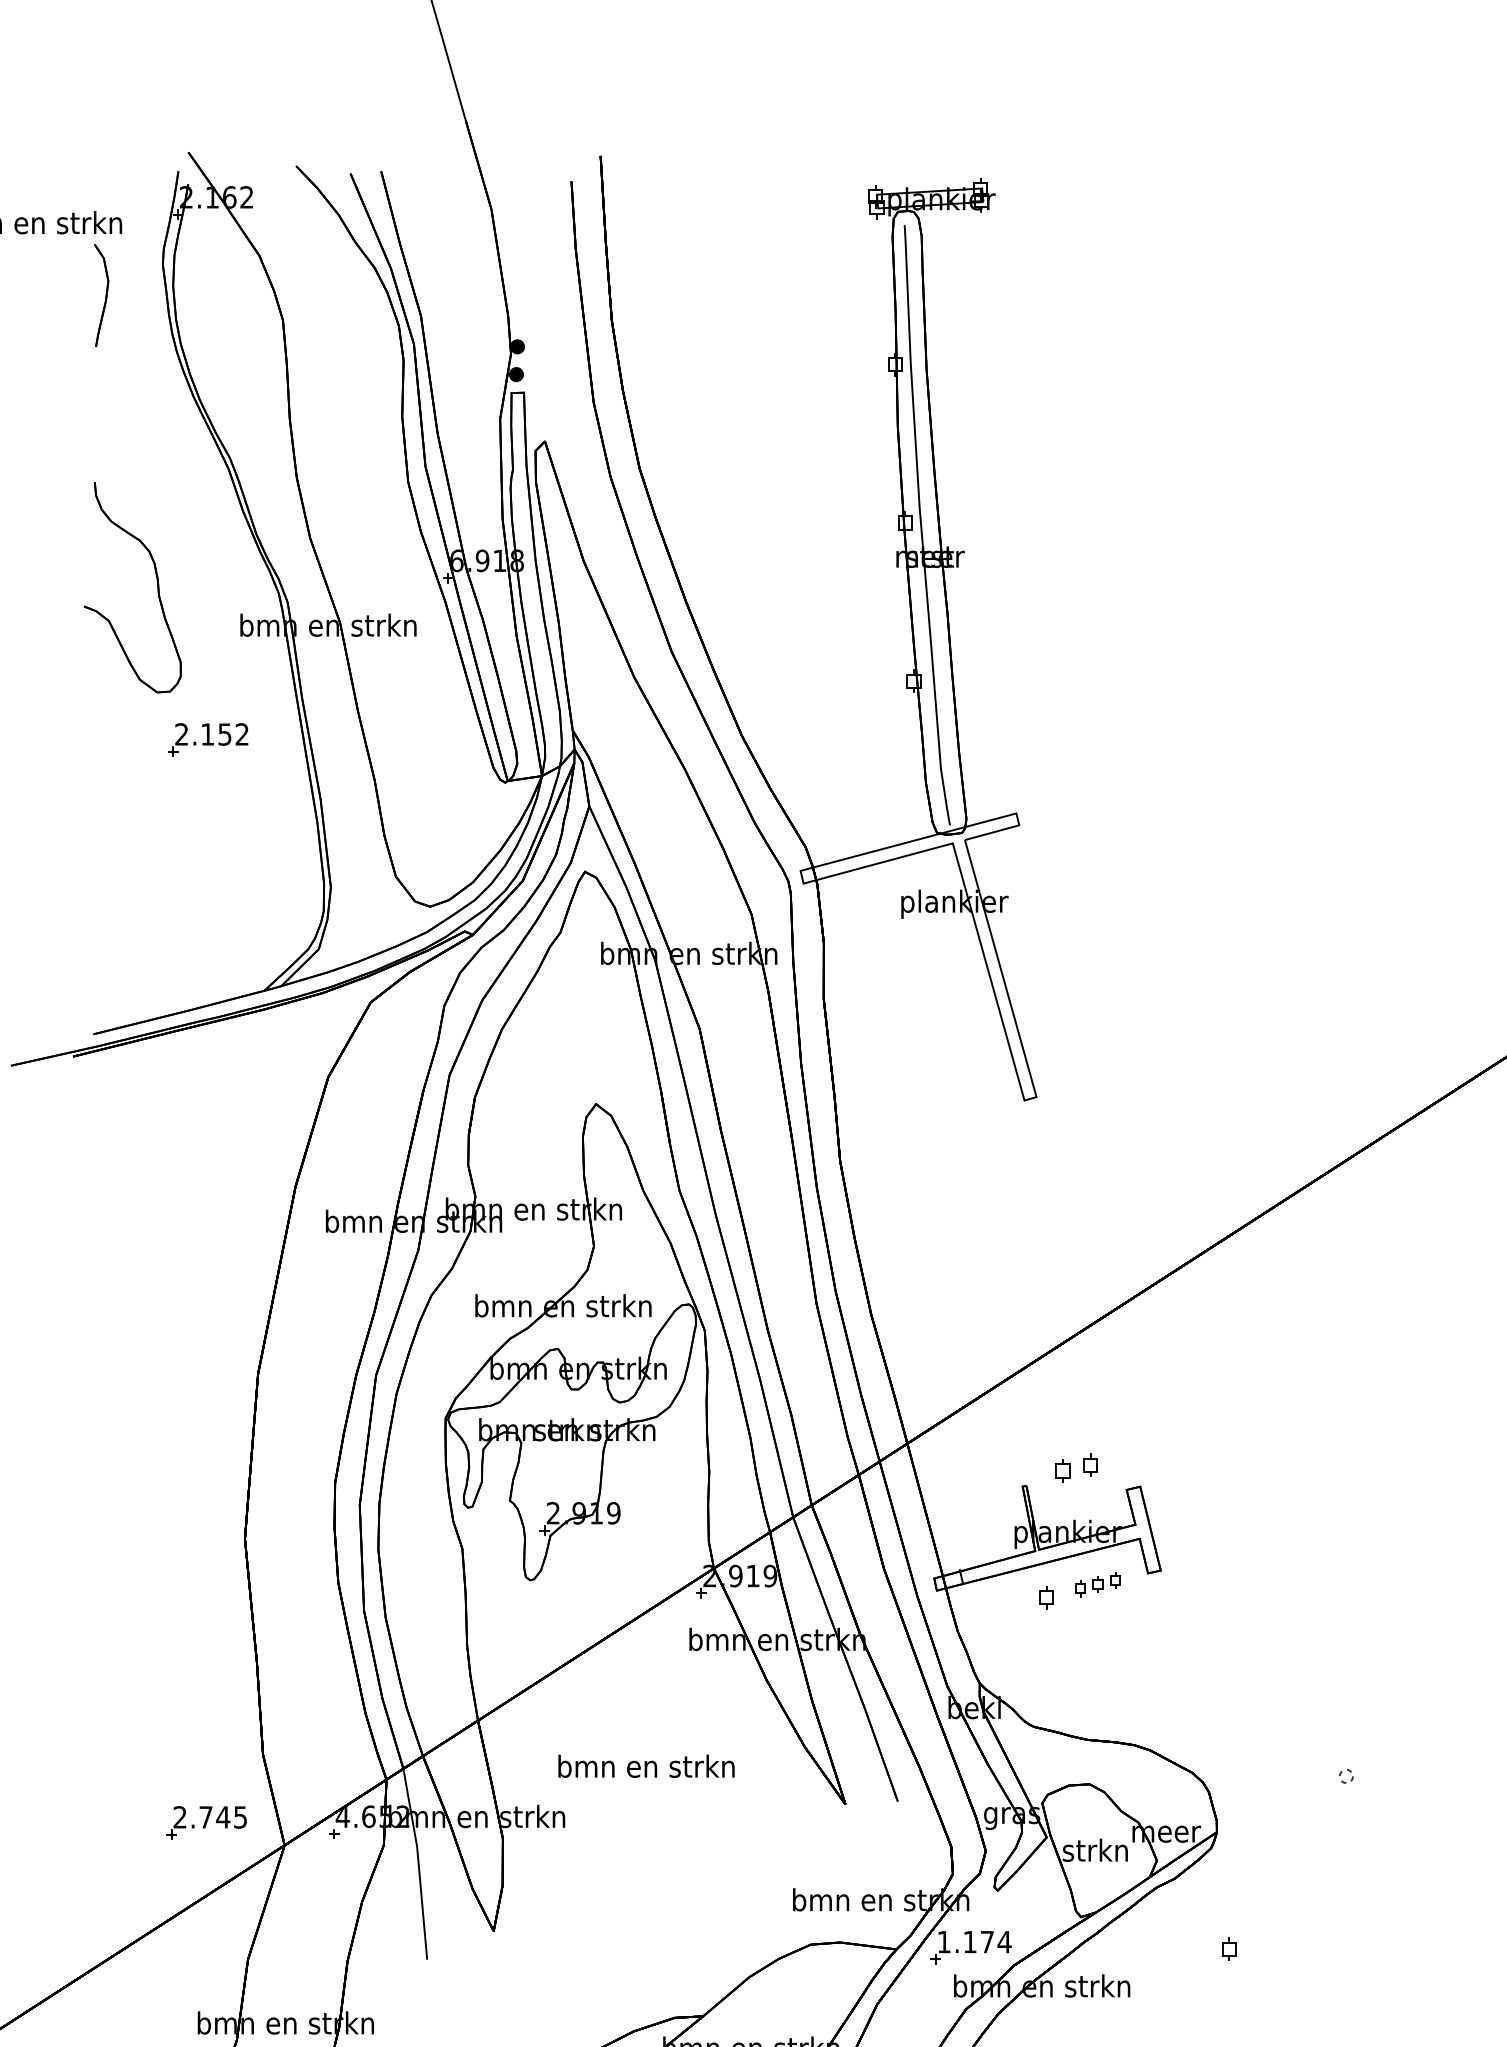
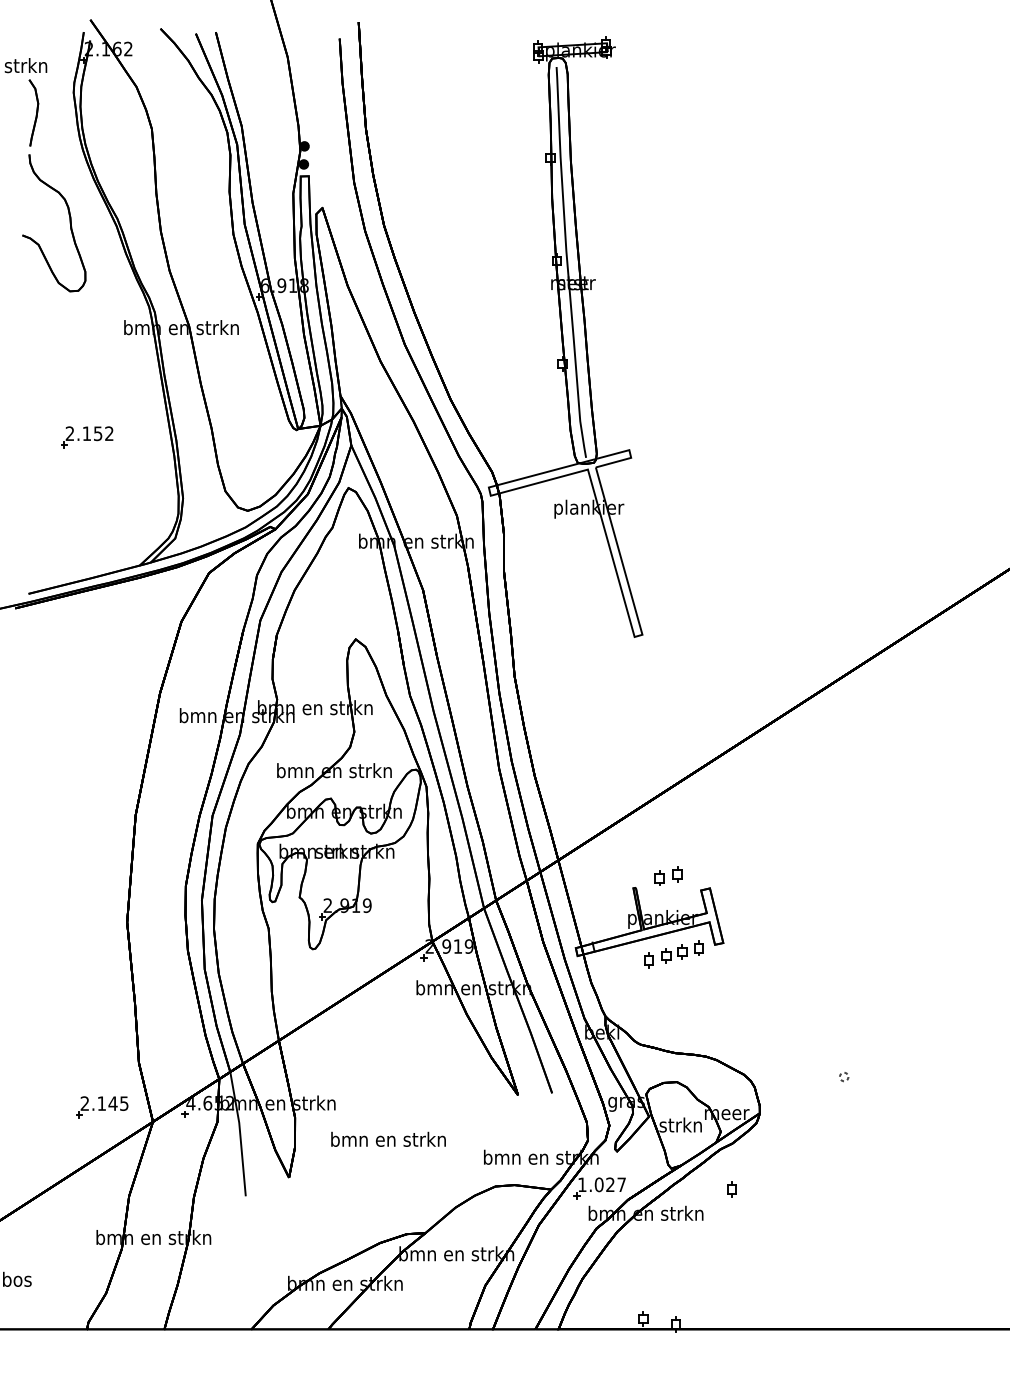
part: (156, 588) -> (69, 223), moved
part: (208, 740) -> (87, 437), moved
part: (1098, 1583) -> (682, 951), size x1.43
text: (646, 1764) -> (388, 1138), moved
text: (205, 1817) -> (101, 1103), 2.745 -> 2.145
text: (987, 1941) -> (610, 1184), 1.174 -> 1.027
part: (1228, 1949) -> (731, 1189), moved

